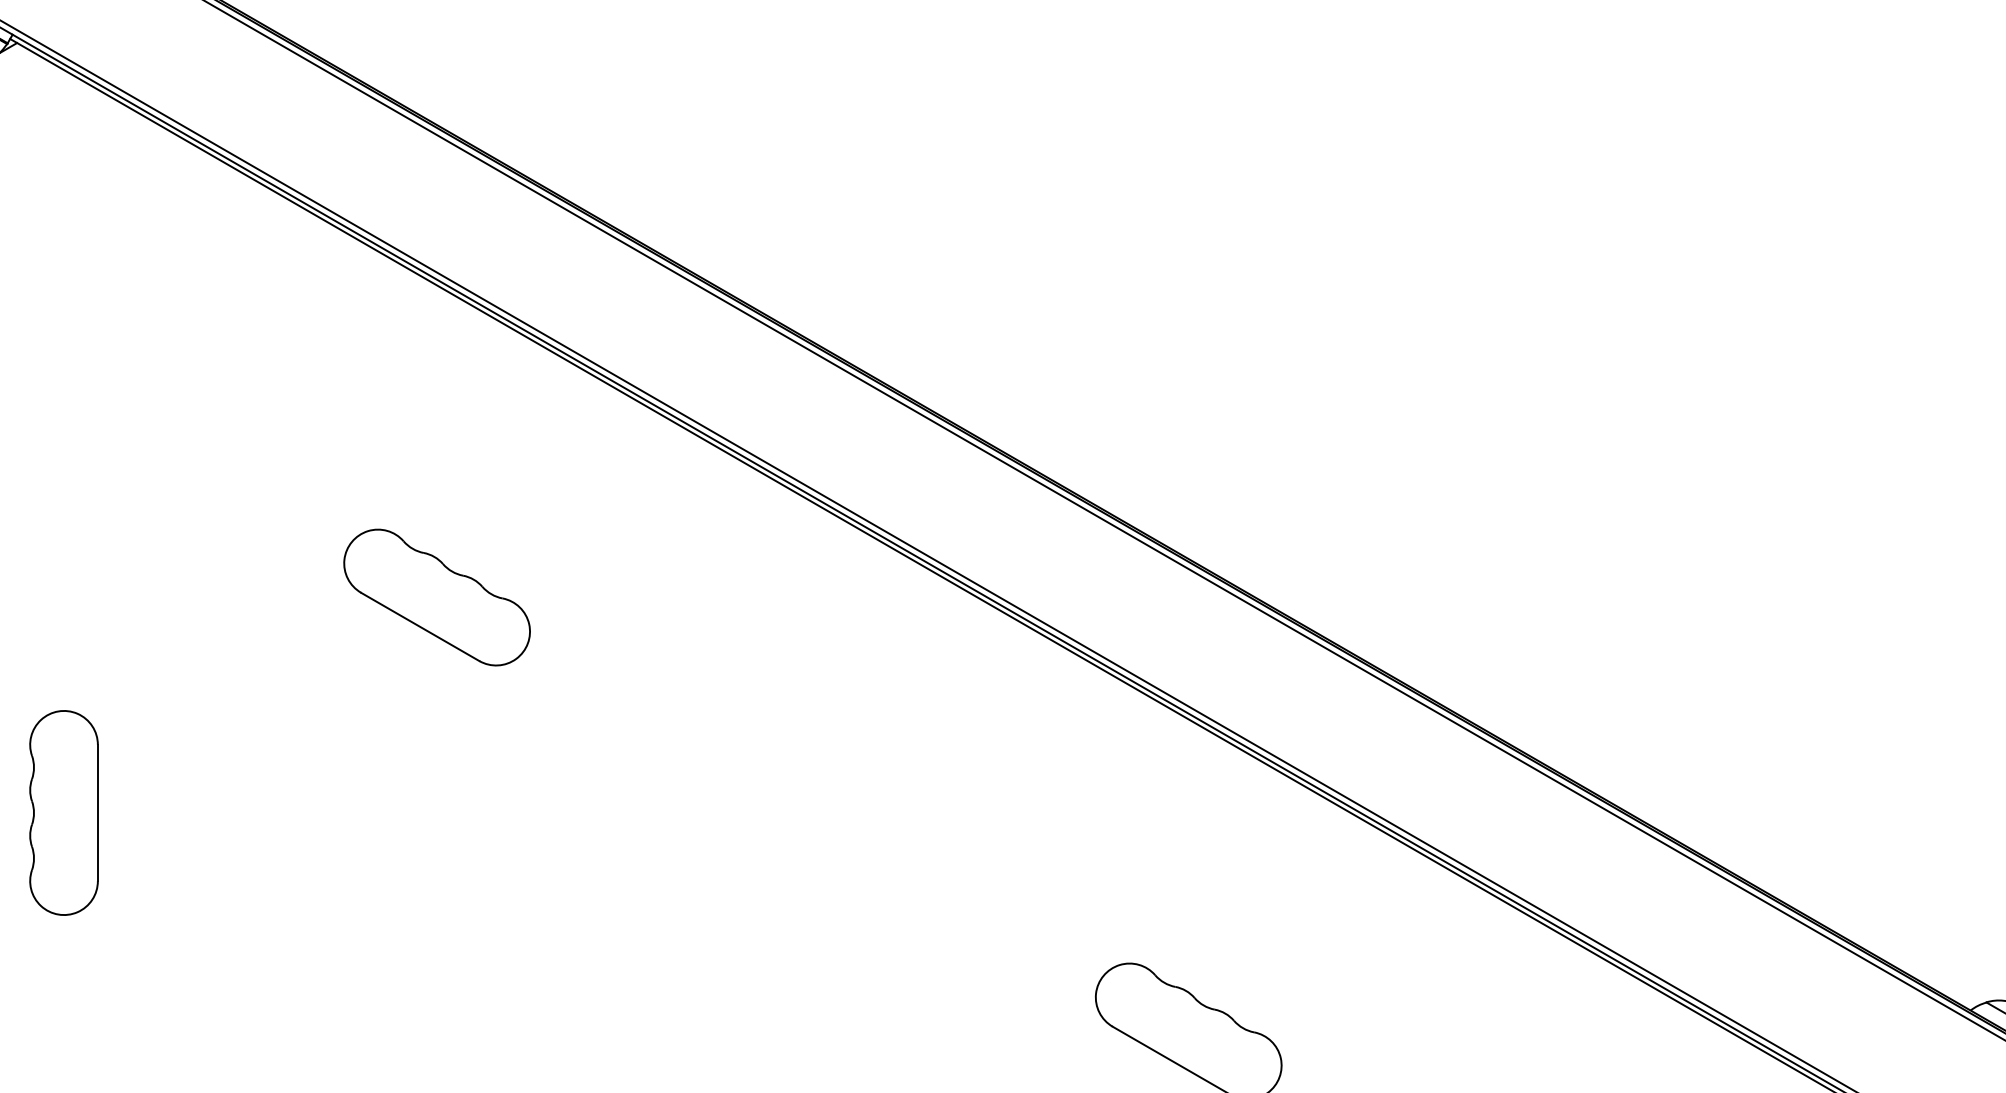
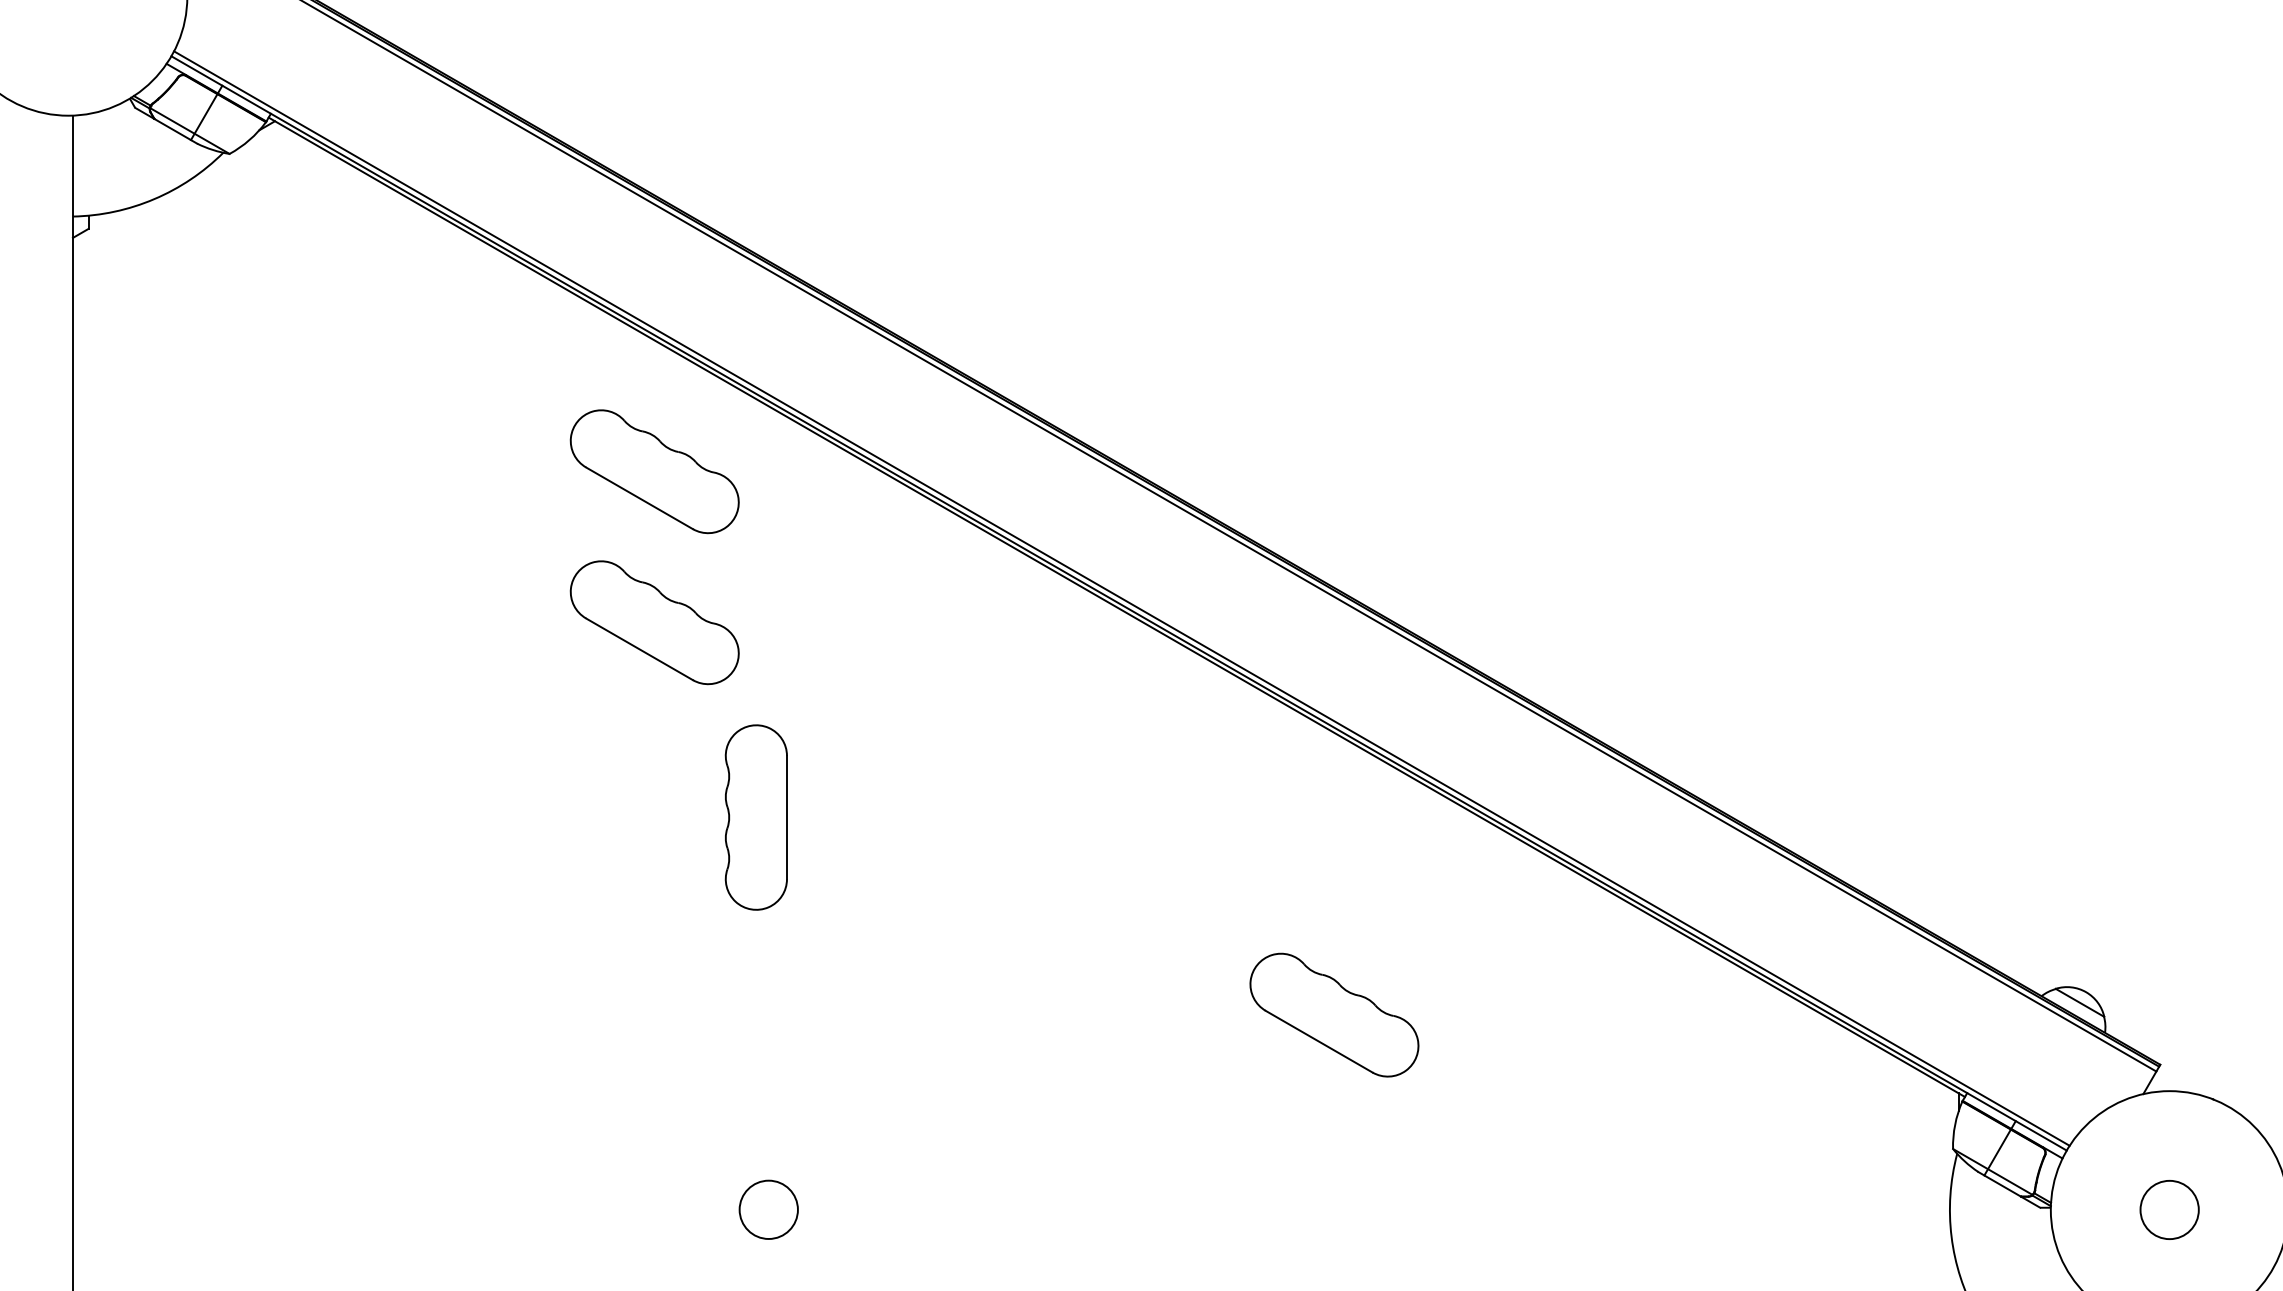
part: (436, 430) -> (654, 471), added
part: (63, 812) -> (755, 817), moved

